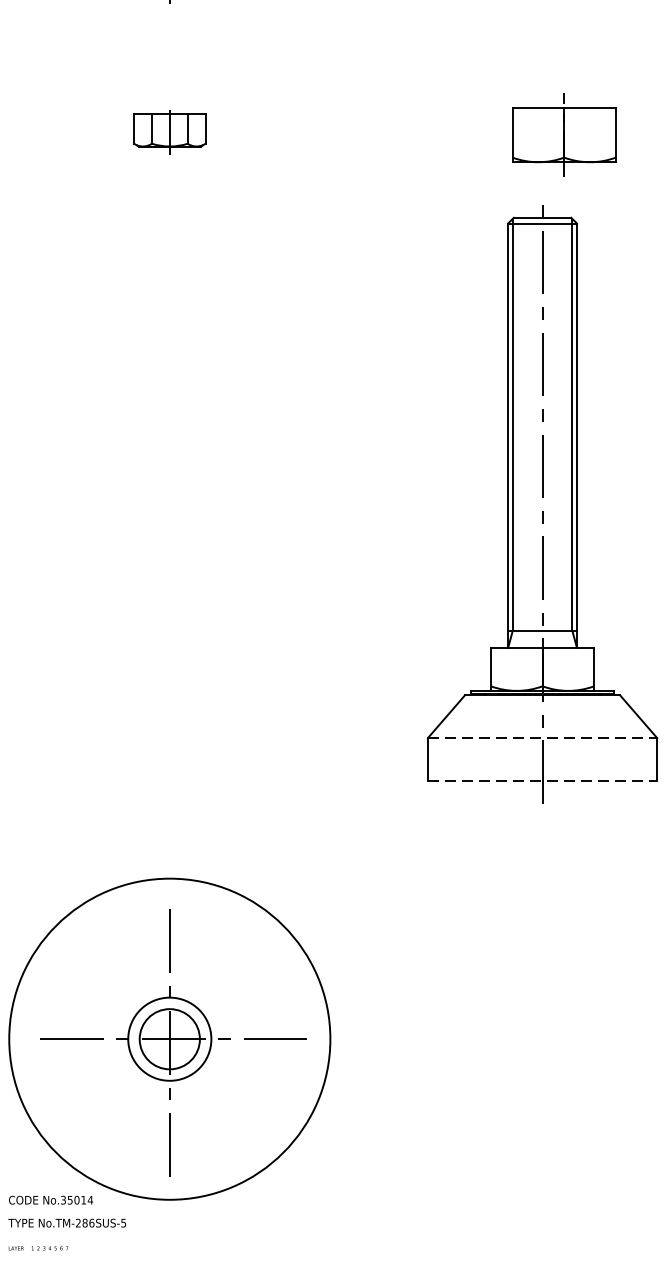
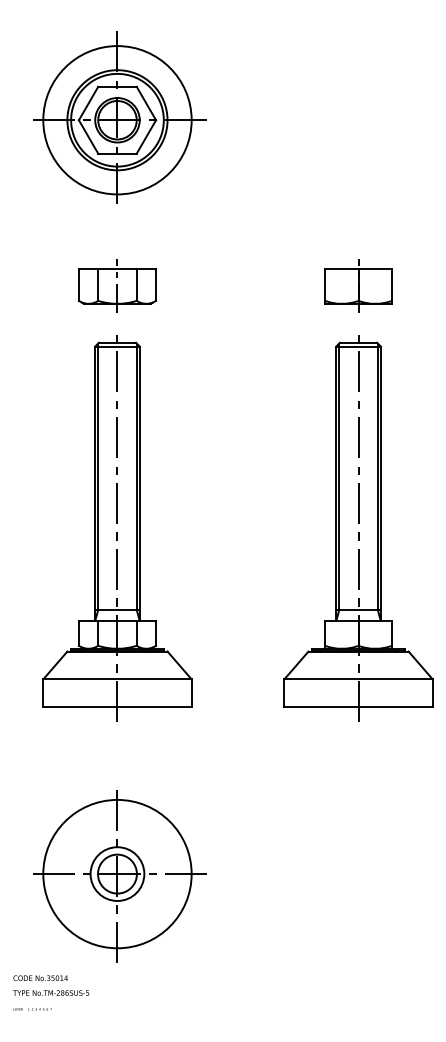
part: (169, 129) -> (117, 285), size x1.67
part: (564, 133) -> (358, 285), moved
part: (169, 504) -> (117, 528), added
line: (544, 738) -> (359, 679), dashed -> solid
line: (544, 781) -> (359, 707), dashed -> solid
circle: (169, 1038) -> (117, 873), size x0.71

